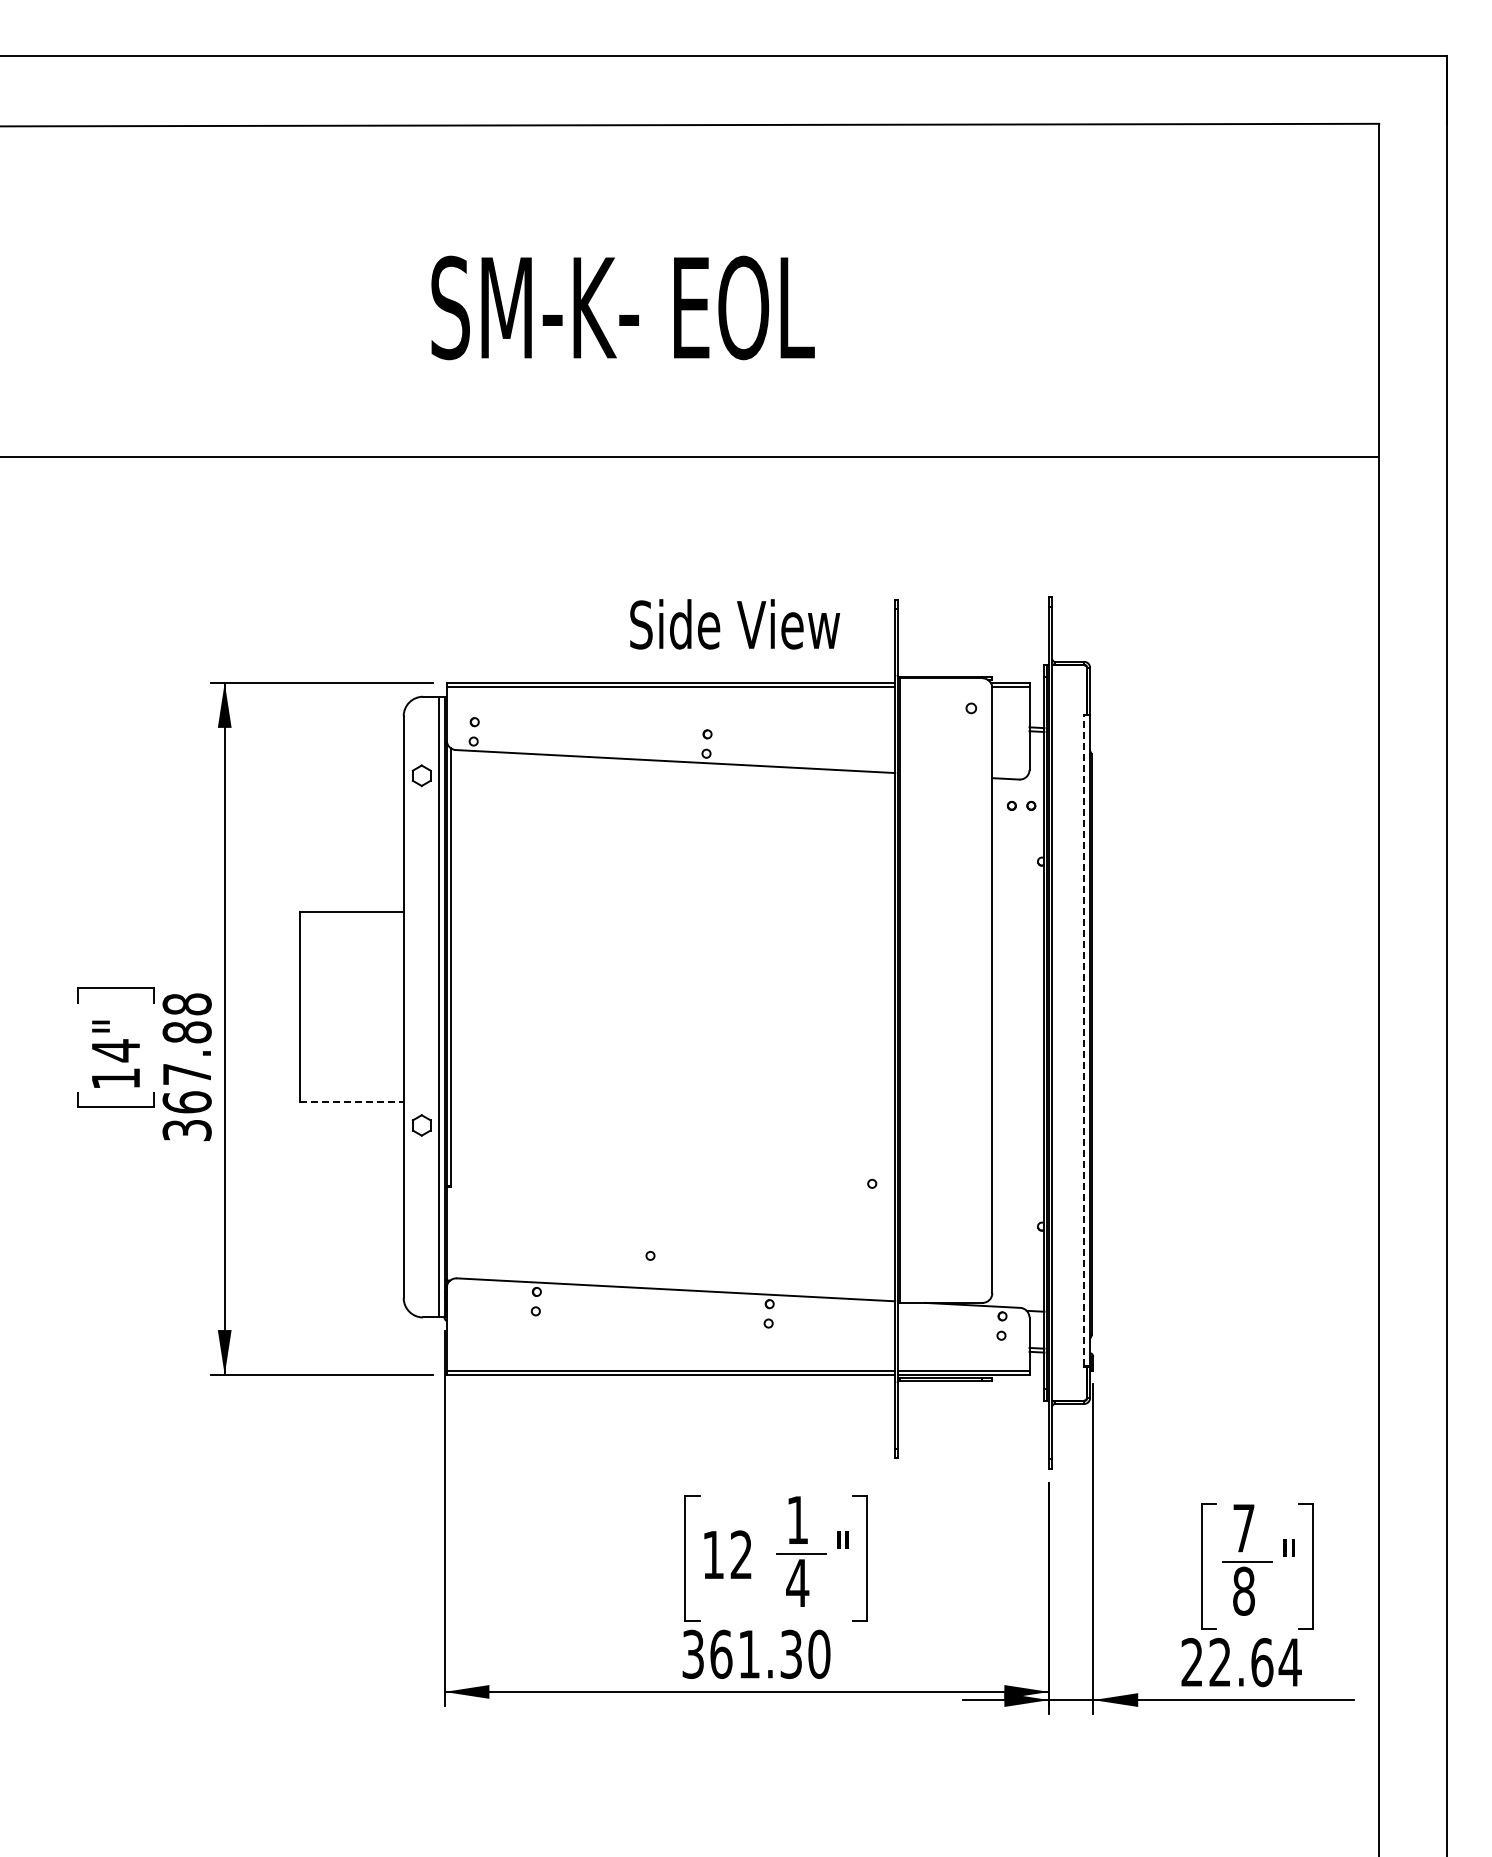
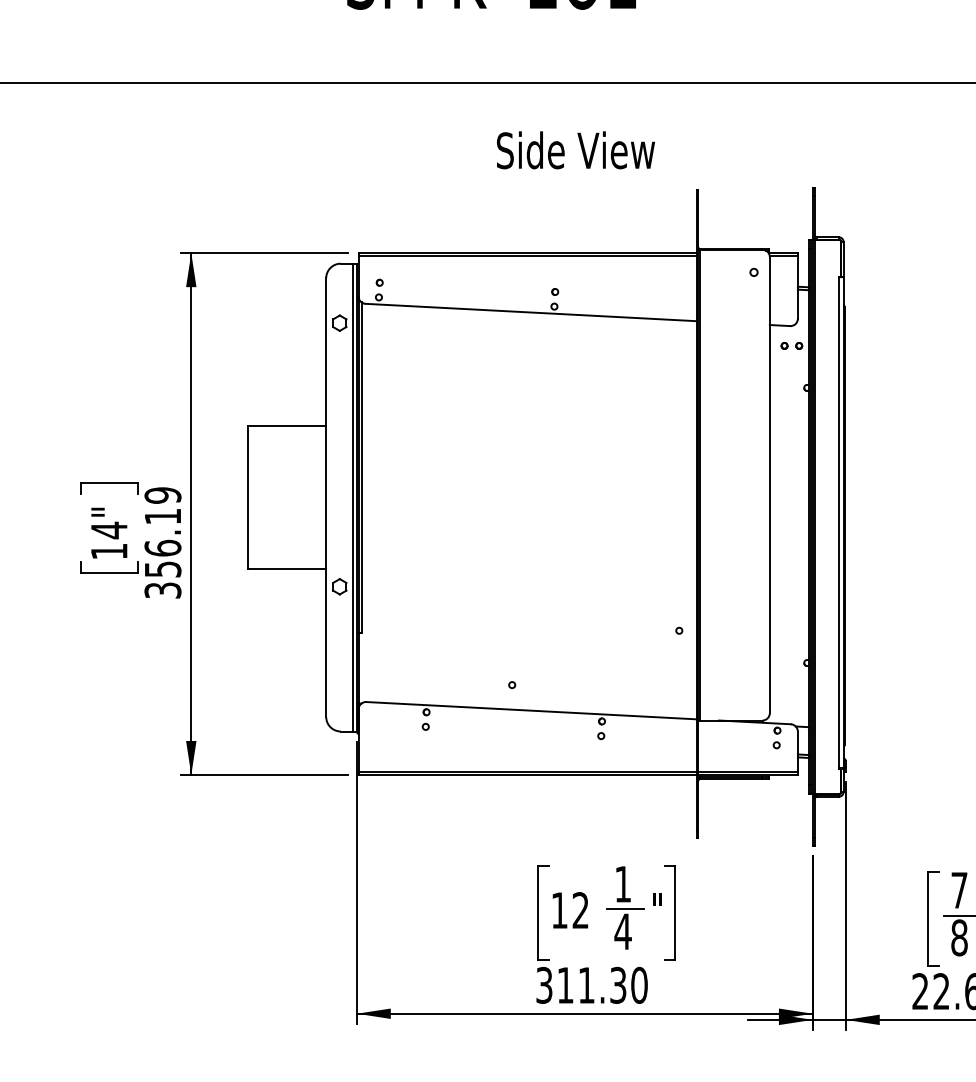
text: (735, 624) -> (576, 150), moved
line: (1084, 1040) -> (839, 522), dashed -> solid
text: (186, 1053) -> (162, 532), 367.88 -> 356.19
line: (351, 1101) -> (286, 568), dashed -> solid
text: (721, 1653) -> (565, 984), 361.30 -> 311.30

